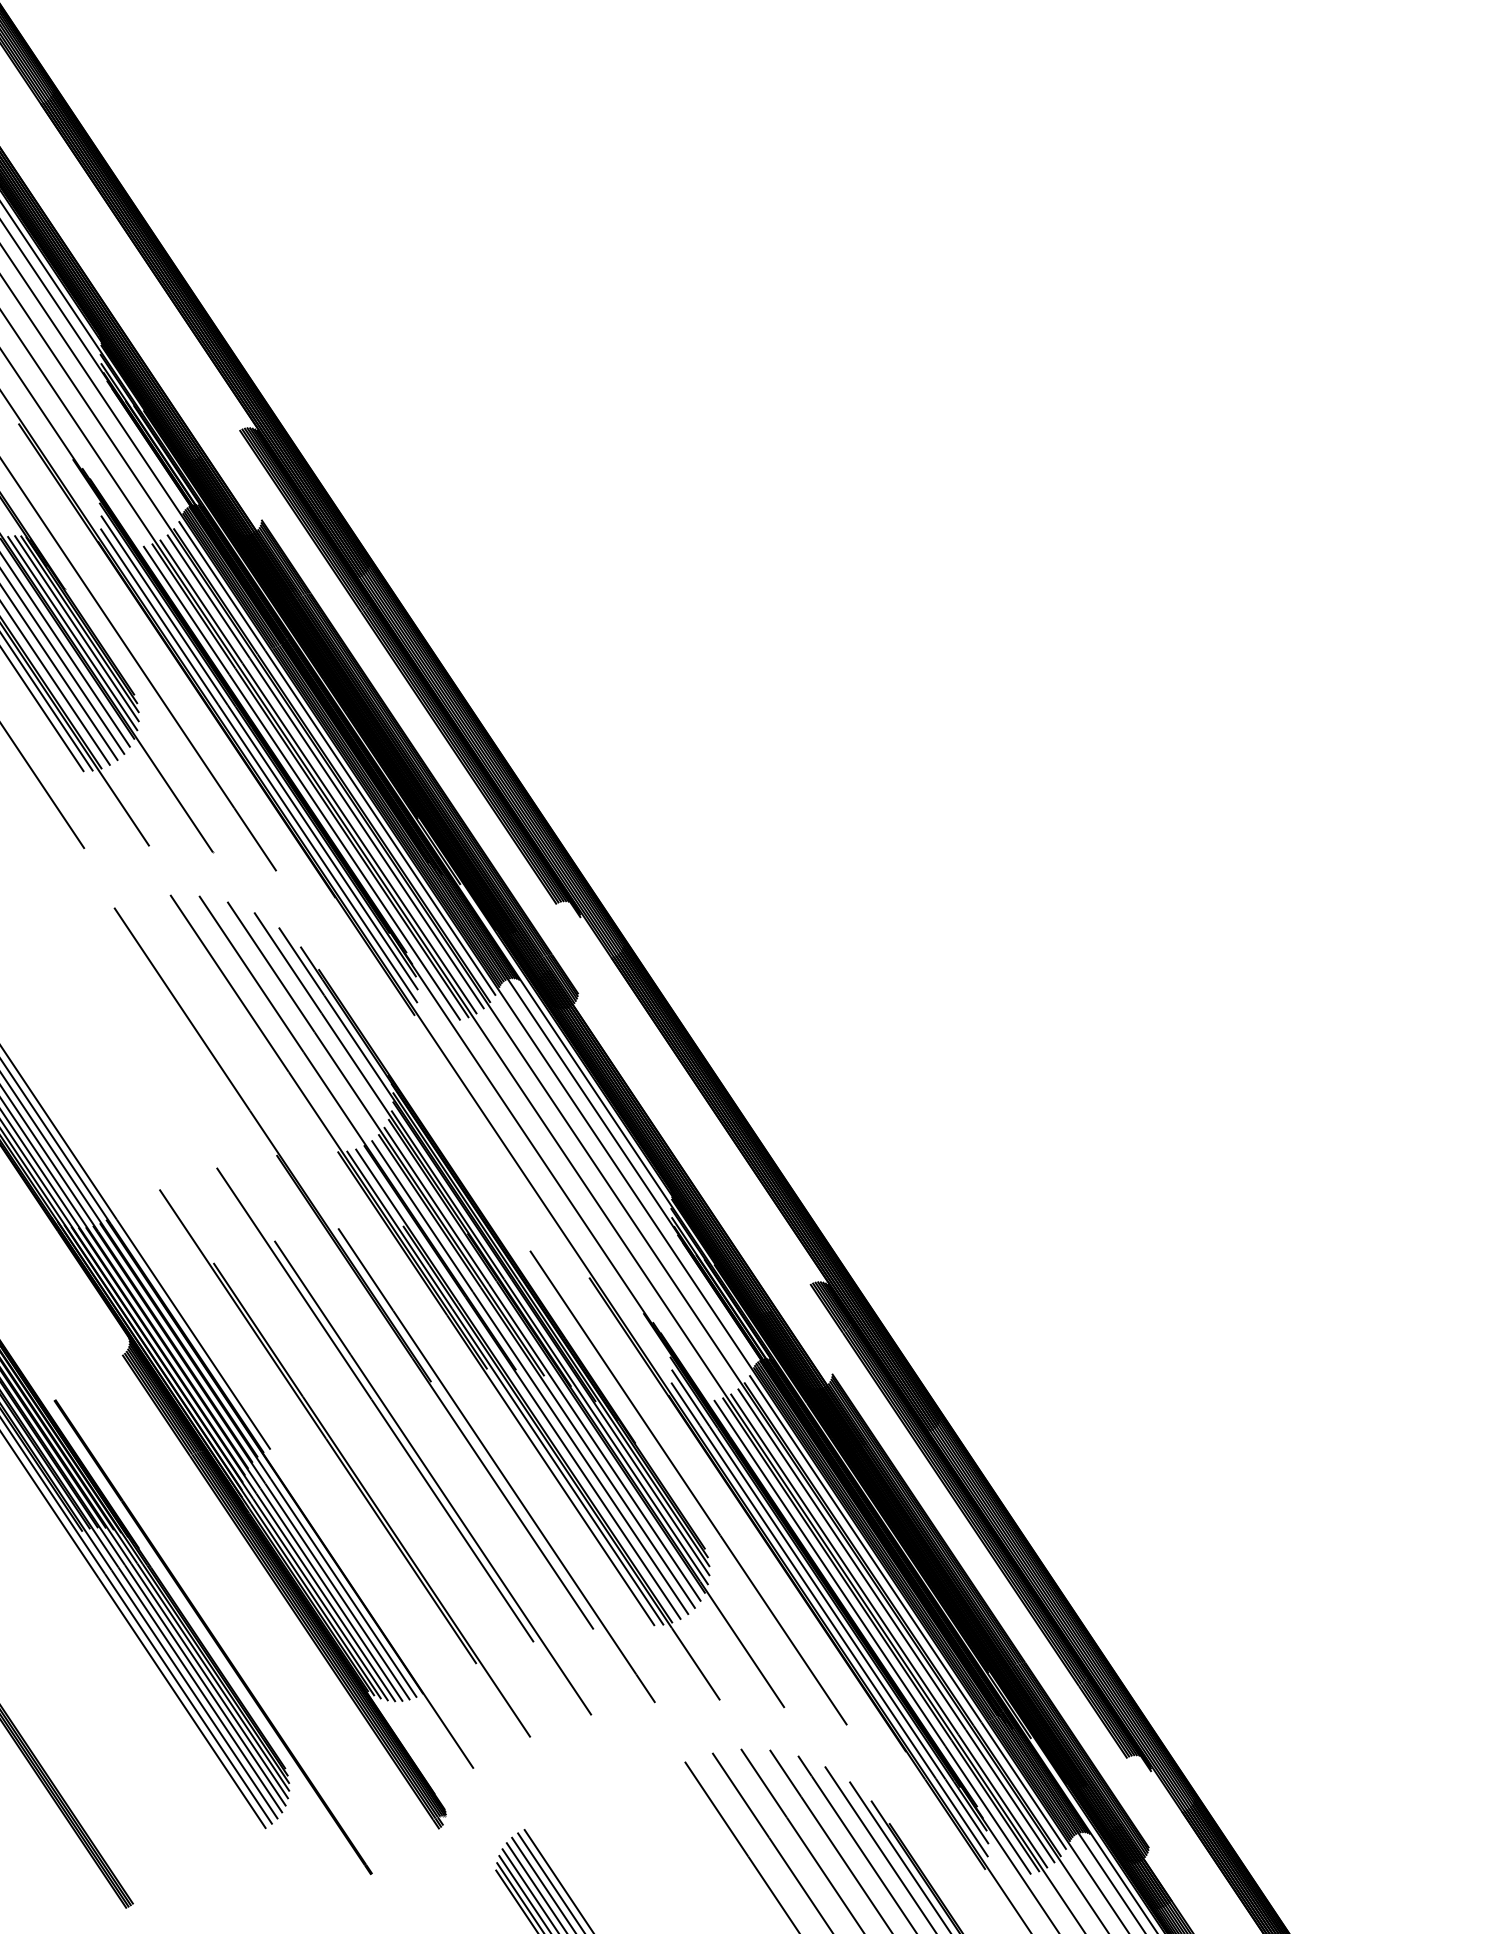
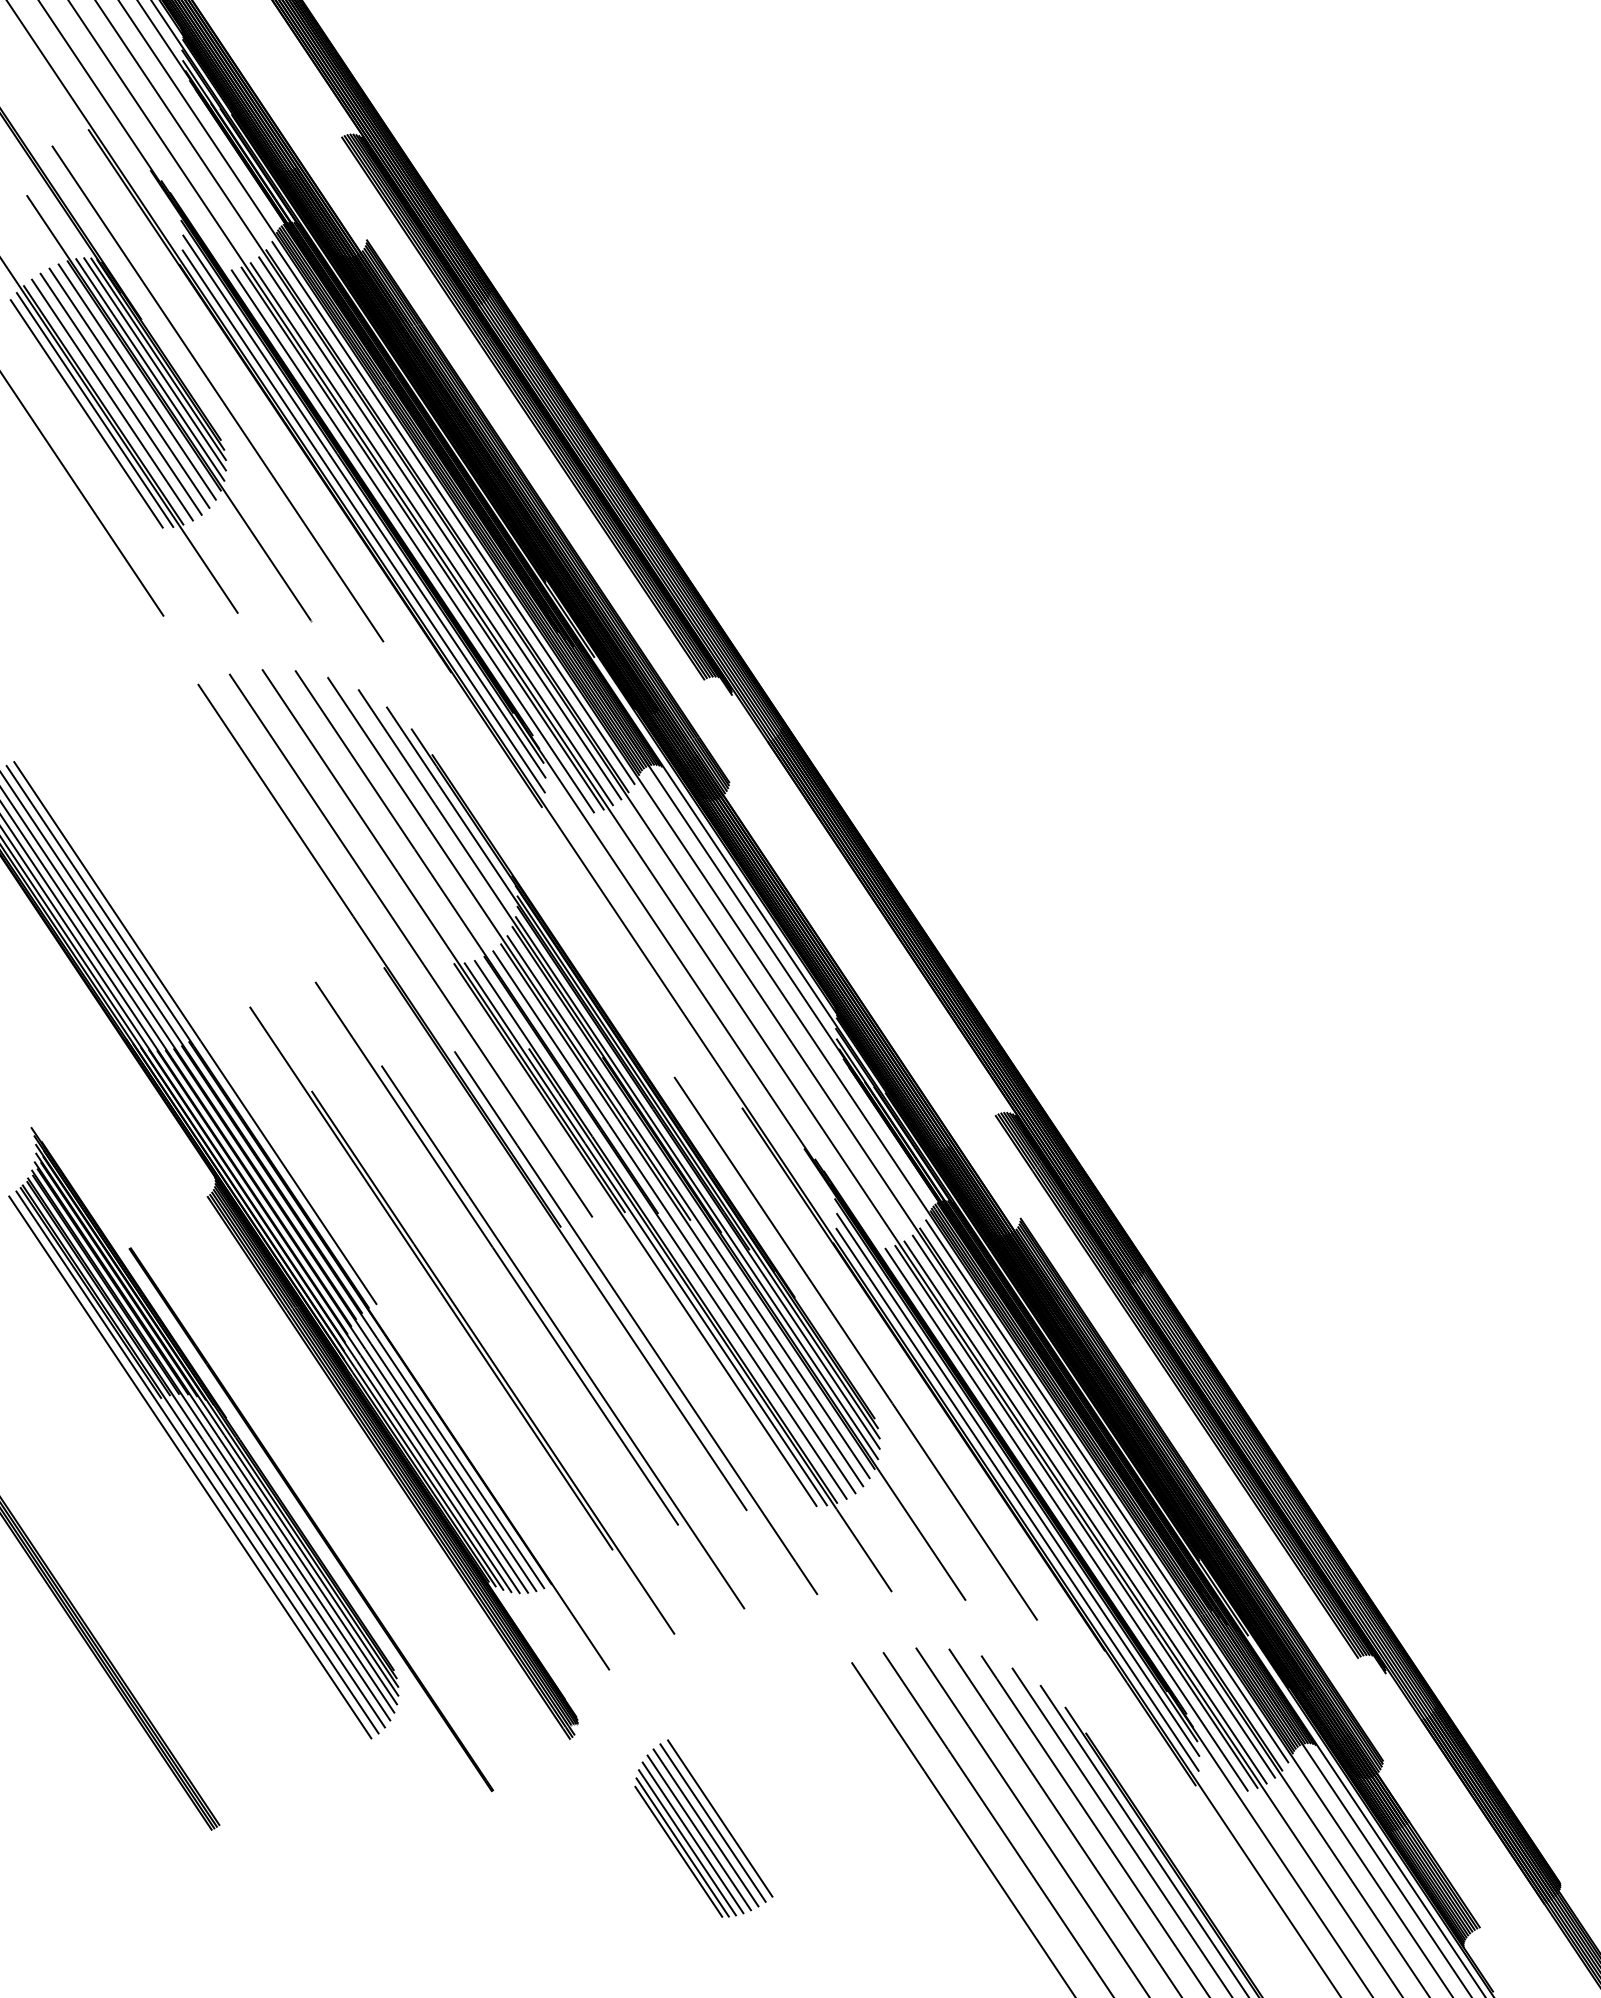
line: (300, 1135) -> (411, 944), added

